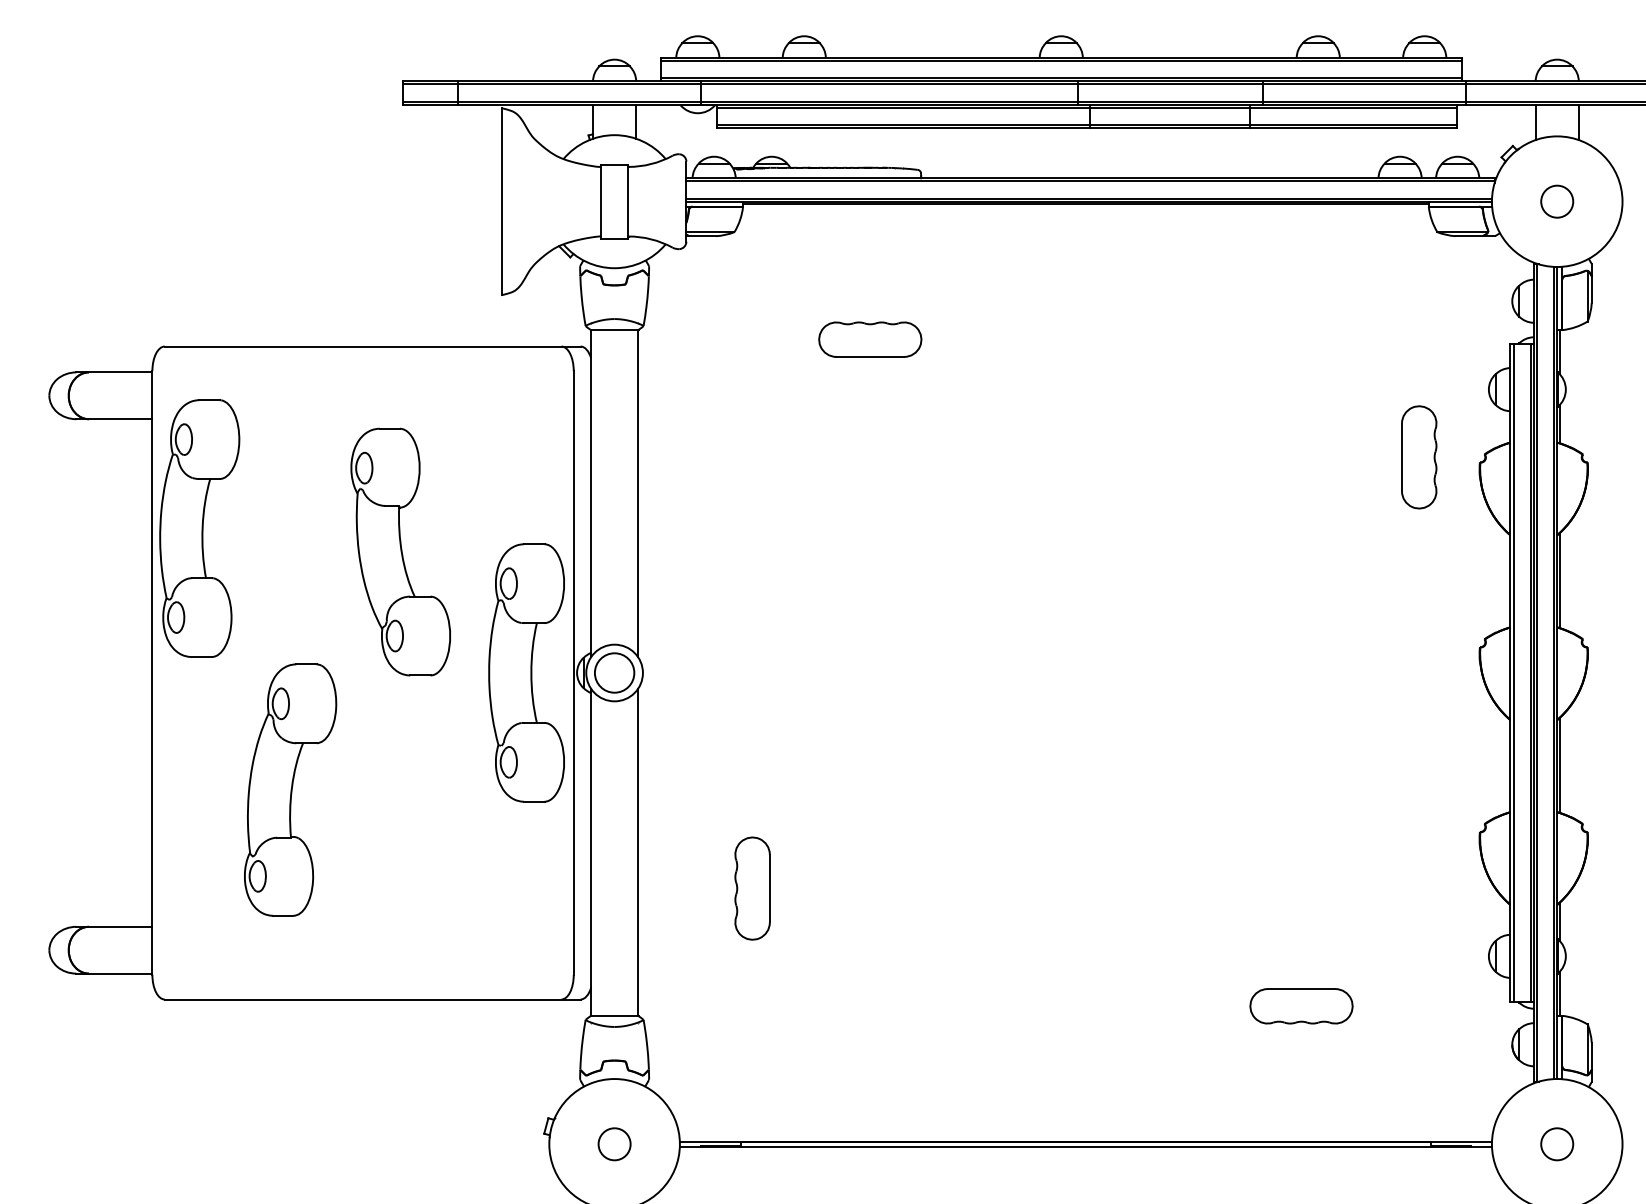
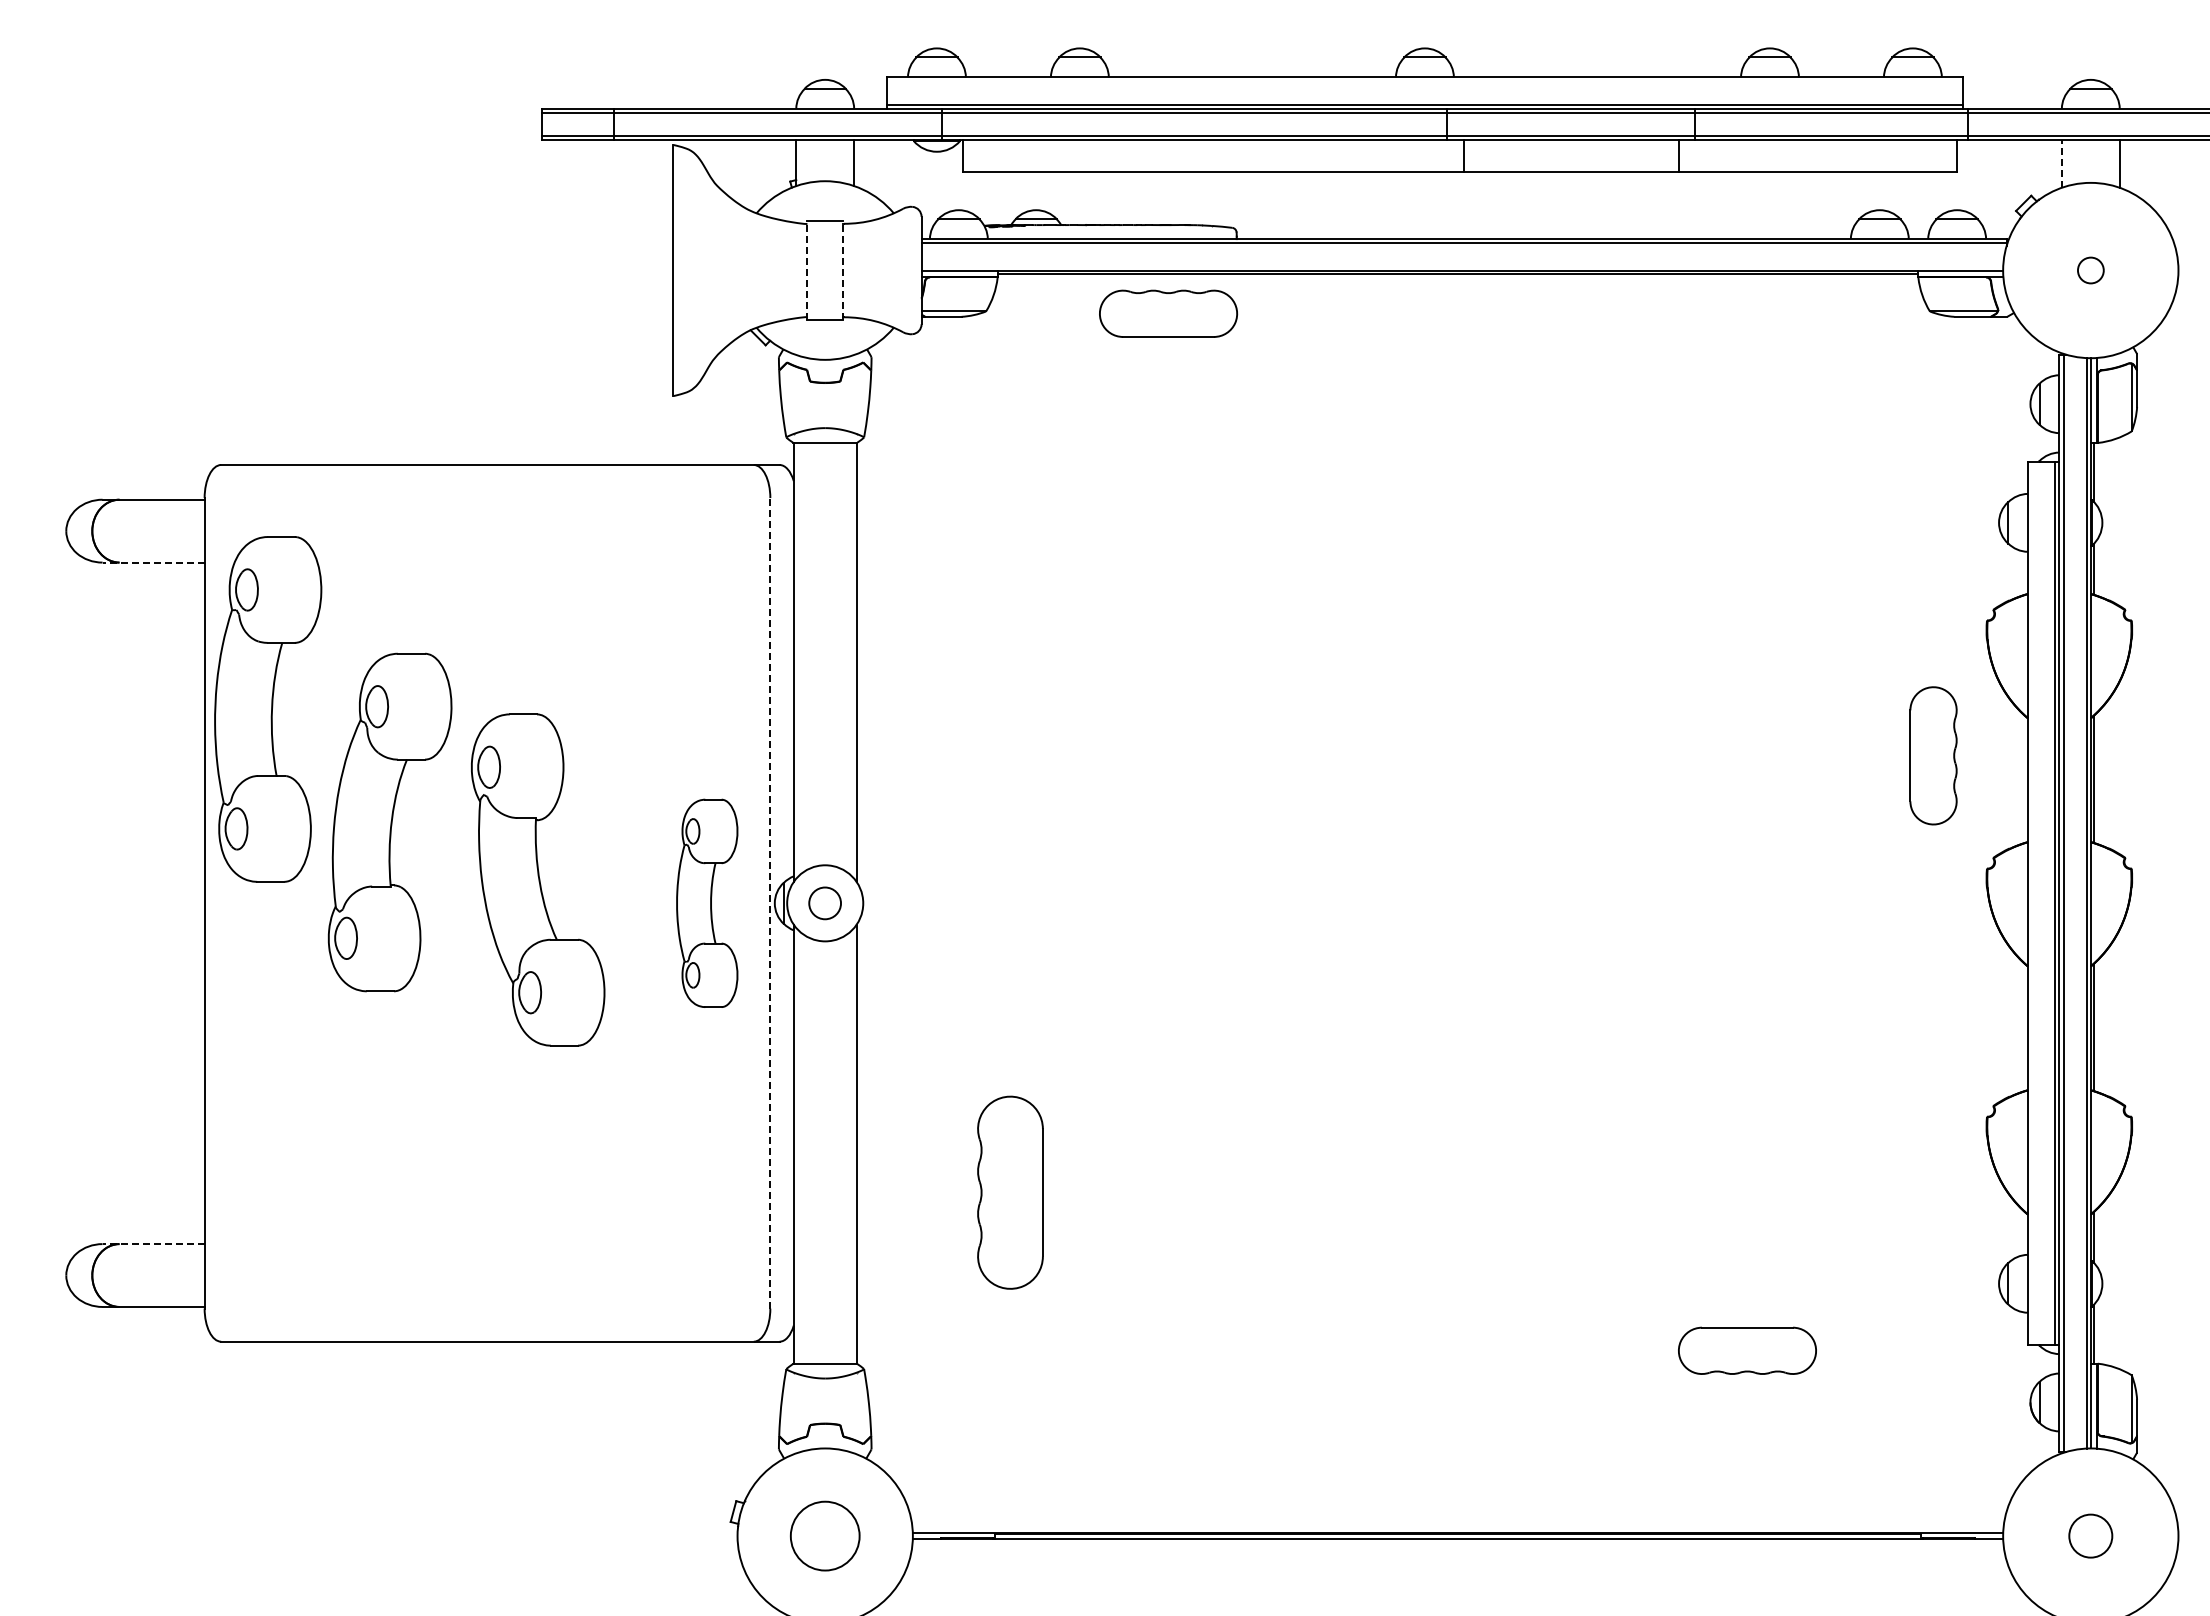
line: (1060, 60) -> (1424, 81), removed
line: (1087, 107) -> (1459, 144), removed
line: (1535, 121) -> (2061, 163), solid -> dashed
line: (1087, 124) -> (1459, 167), removed
line: (1089, 198) -> (1462, 266), removed
line: (601, 201) -> (807, 270), solid -> dashed
line: (628, 201) -> (843, 270), solid -> dashed
circle: (1557, 201) -> (2090, 270), size x0.6
part: (870, 339) -> (1168, 313), moved
line: (114, 419) -> (153, 562), solid -> dashed
part: (1419, 457) -> (1933, 755), moved
part: (401, 551) -> (538, 879), moved
line: (573, 672) -> (770, 902), solid -> dashed
part: (526, 673) -> (707, 903), size x0.6
circle: (614, 673) -> (824, 903), size x0.6
line: (1513, 673) -> (2032, 903), removed
part: (290, 790) -> (389, 822), moved
part: (752, 888) -> (1010, 1192), size x1.4
line: (114, 927) -> (153, 1244), solid -> dashed
circle: (614, 1143) -> (824, 1535), size x1.6

